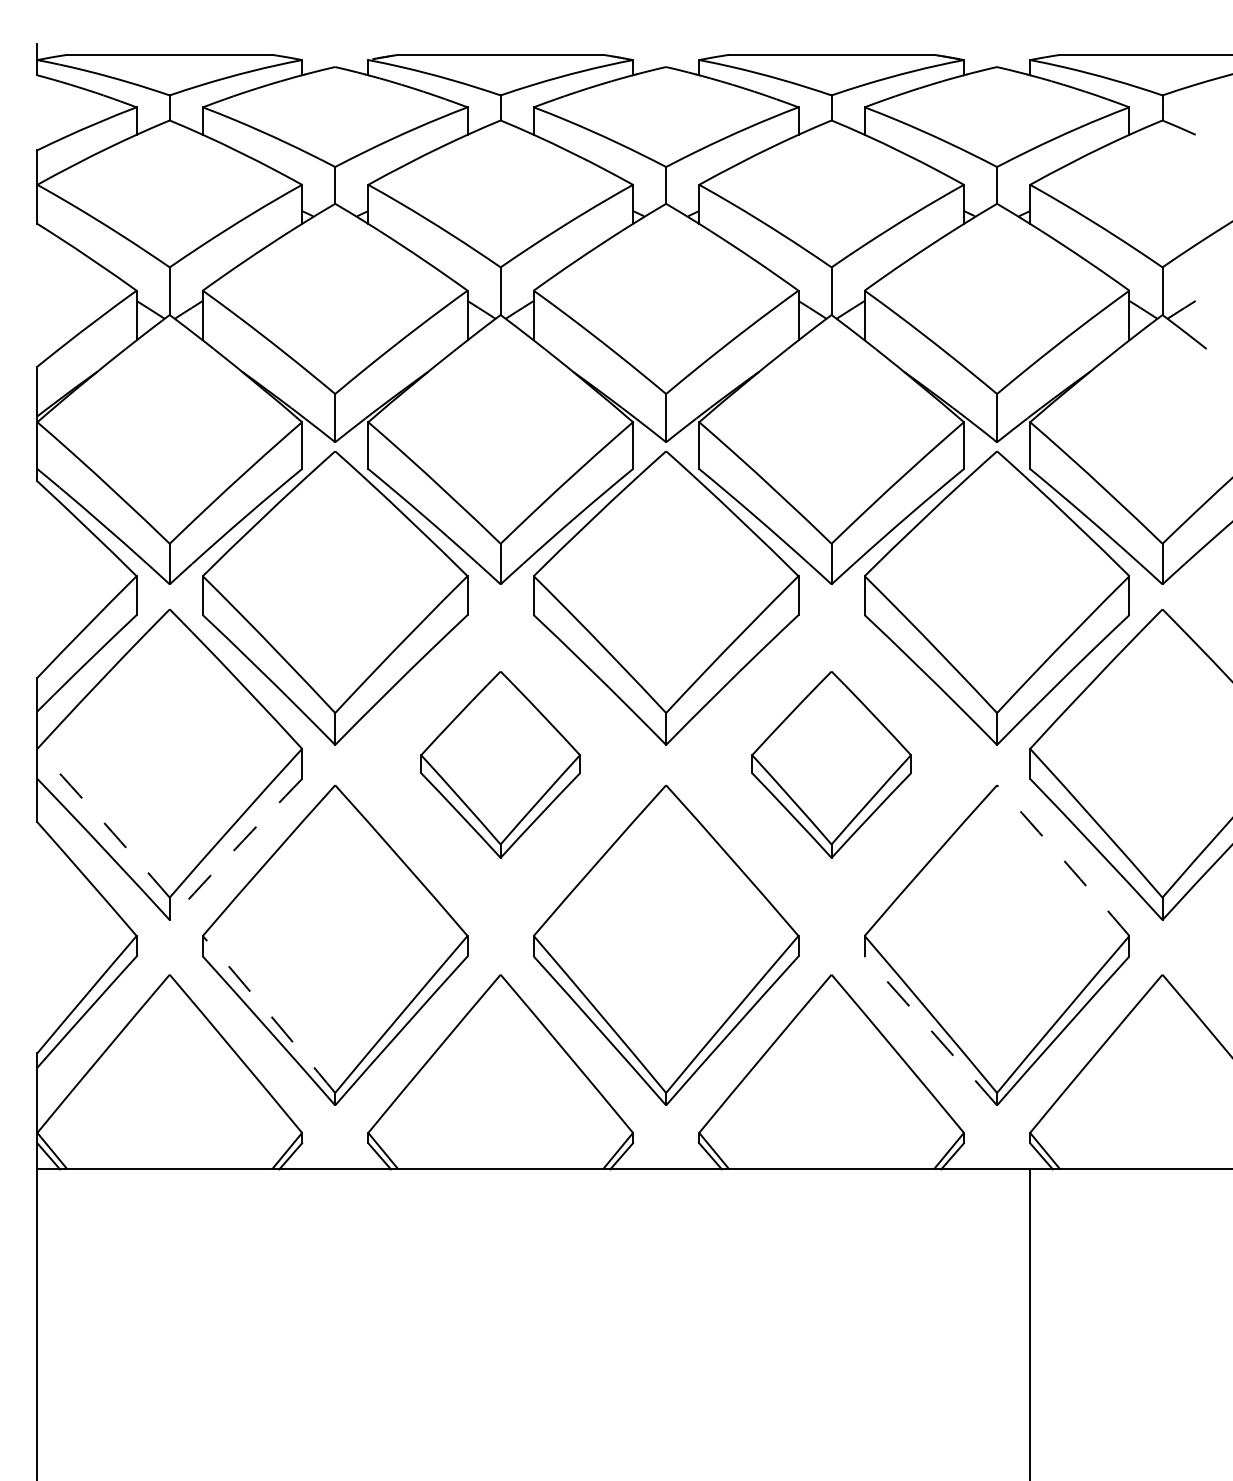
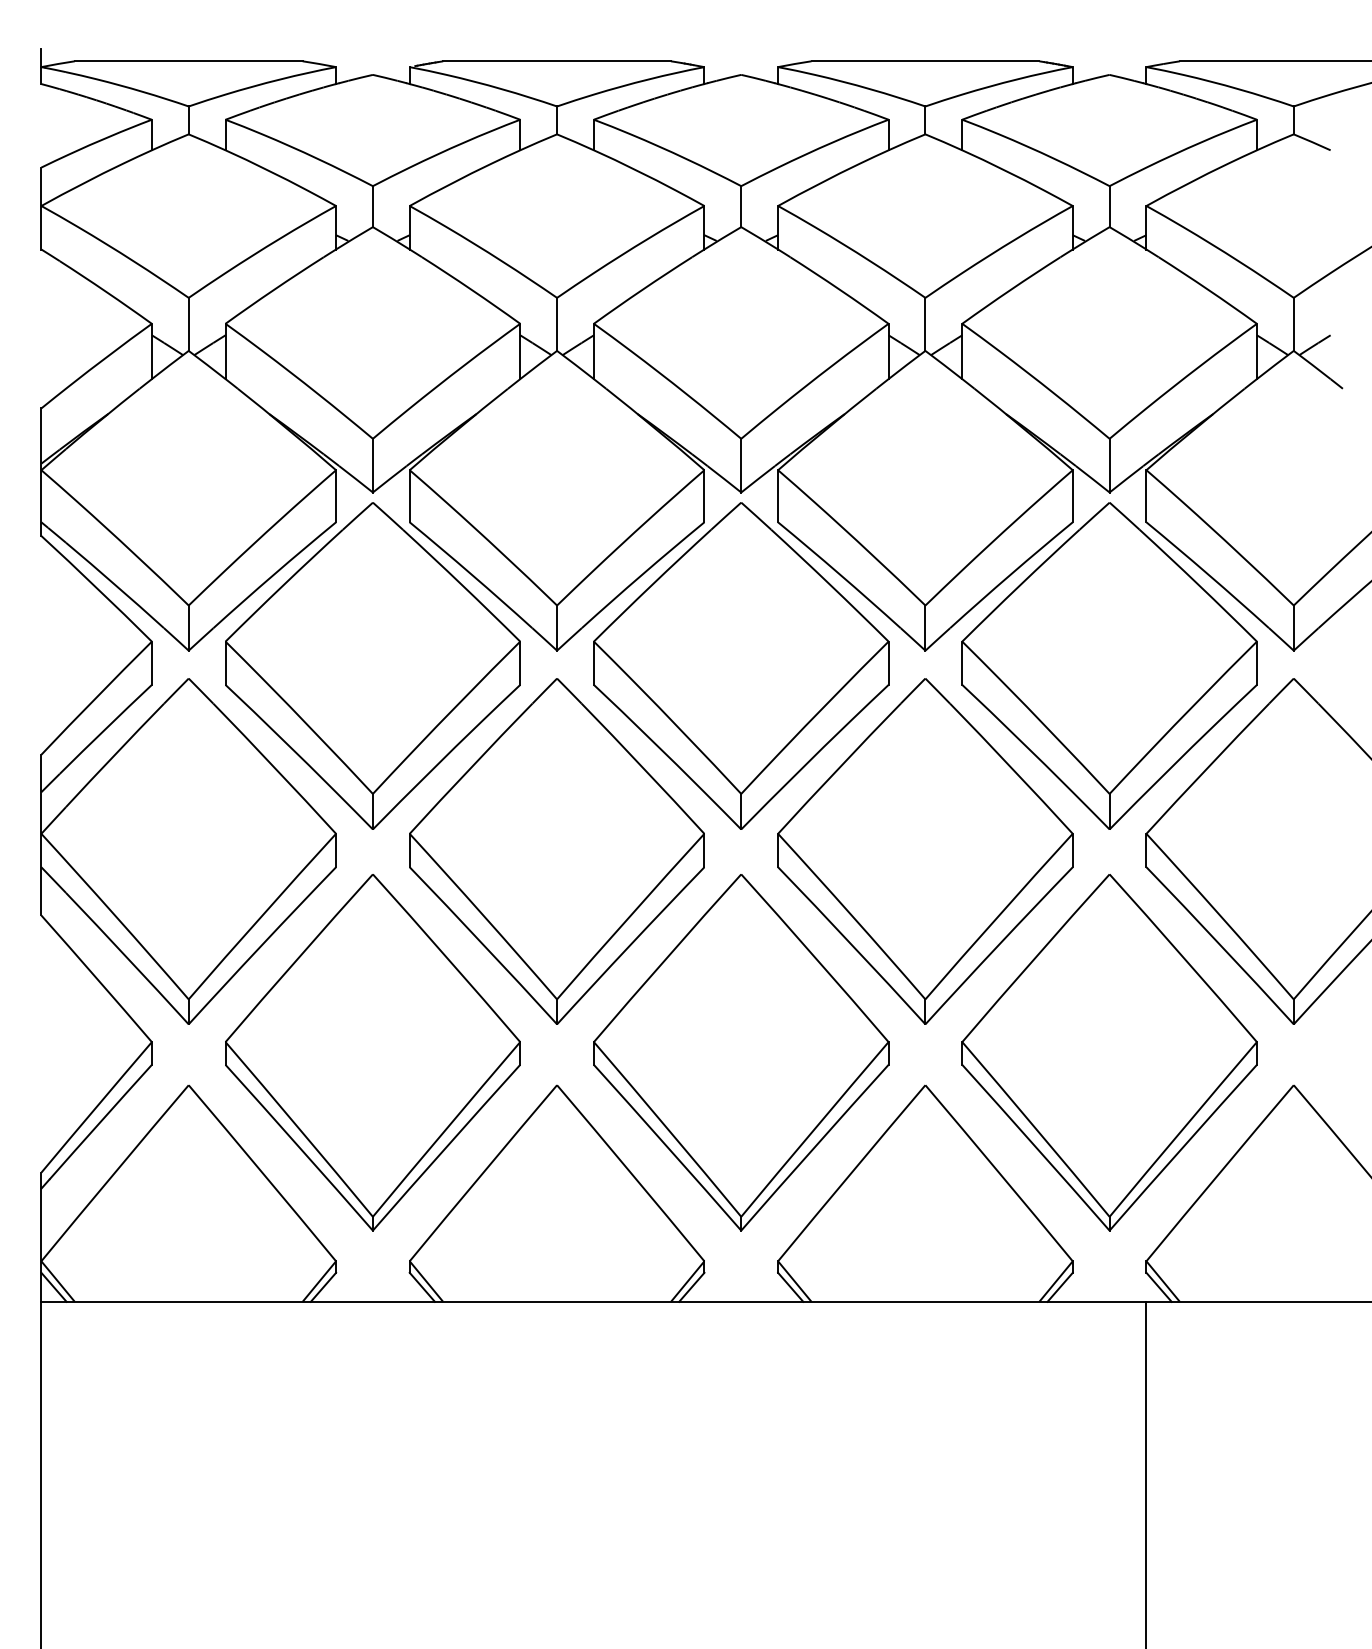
part: (500, 764) -> (556, 851), size x1.67
part: (831, 764) -> (925, 851), size x1.67
arc: (103, 823) -> (115, 916), dashed -> solid
arc: (235, 849) -> (261, 945), dashed -> solid
arc: (1063, 859) -> (1183, 957), dashed -> solid
arc: (269, 1014) -> (299, 1129), dashed -> solid
arc: (931, 1030) -> (1036, 1147), dashed -> solid

